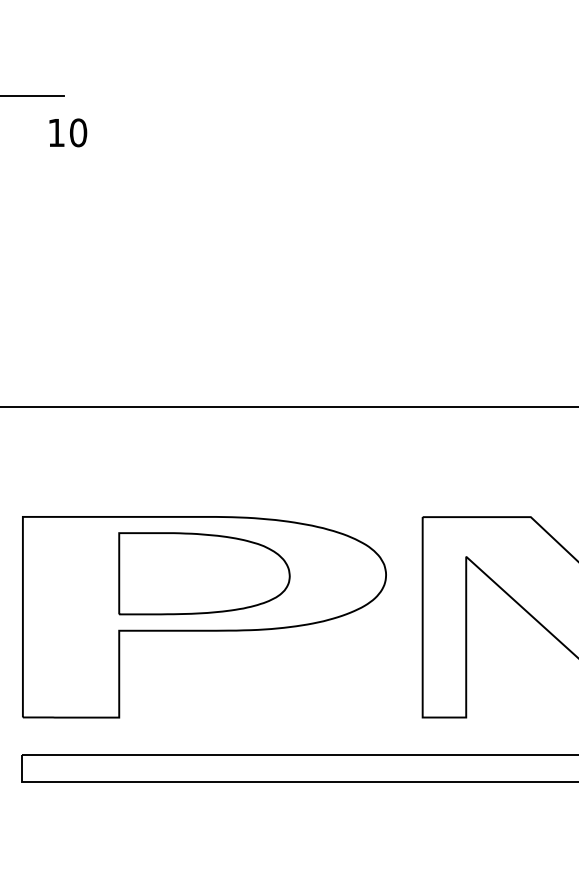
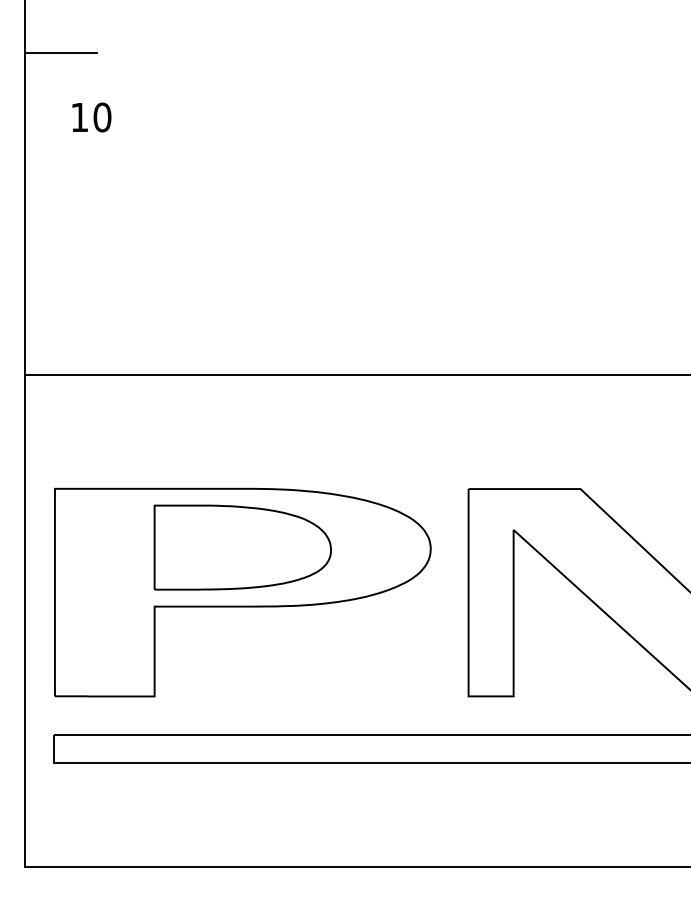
text: (67, 132) -> (91, 117), moved

